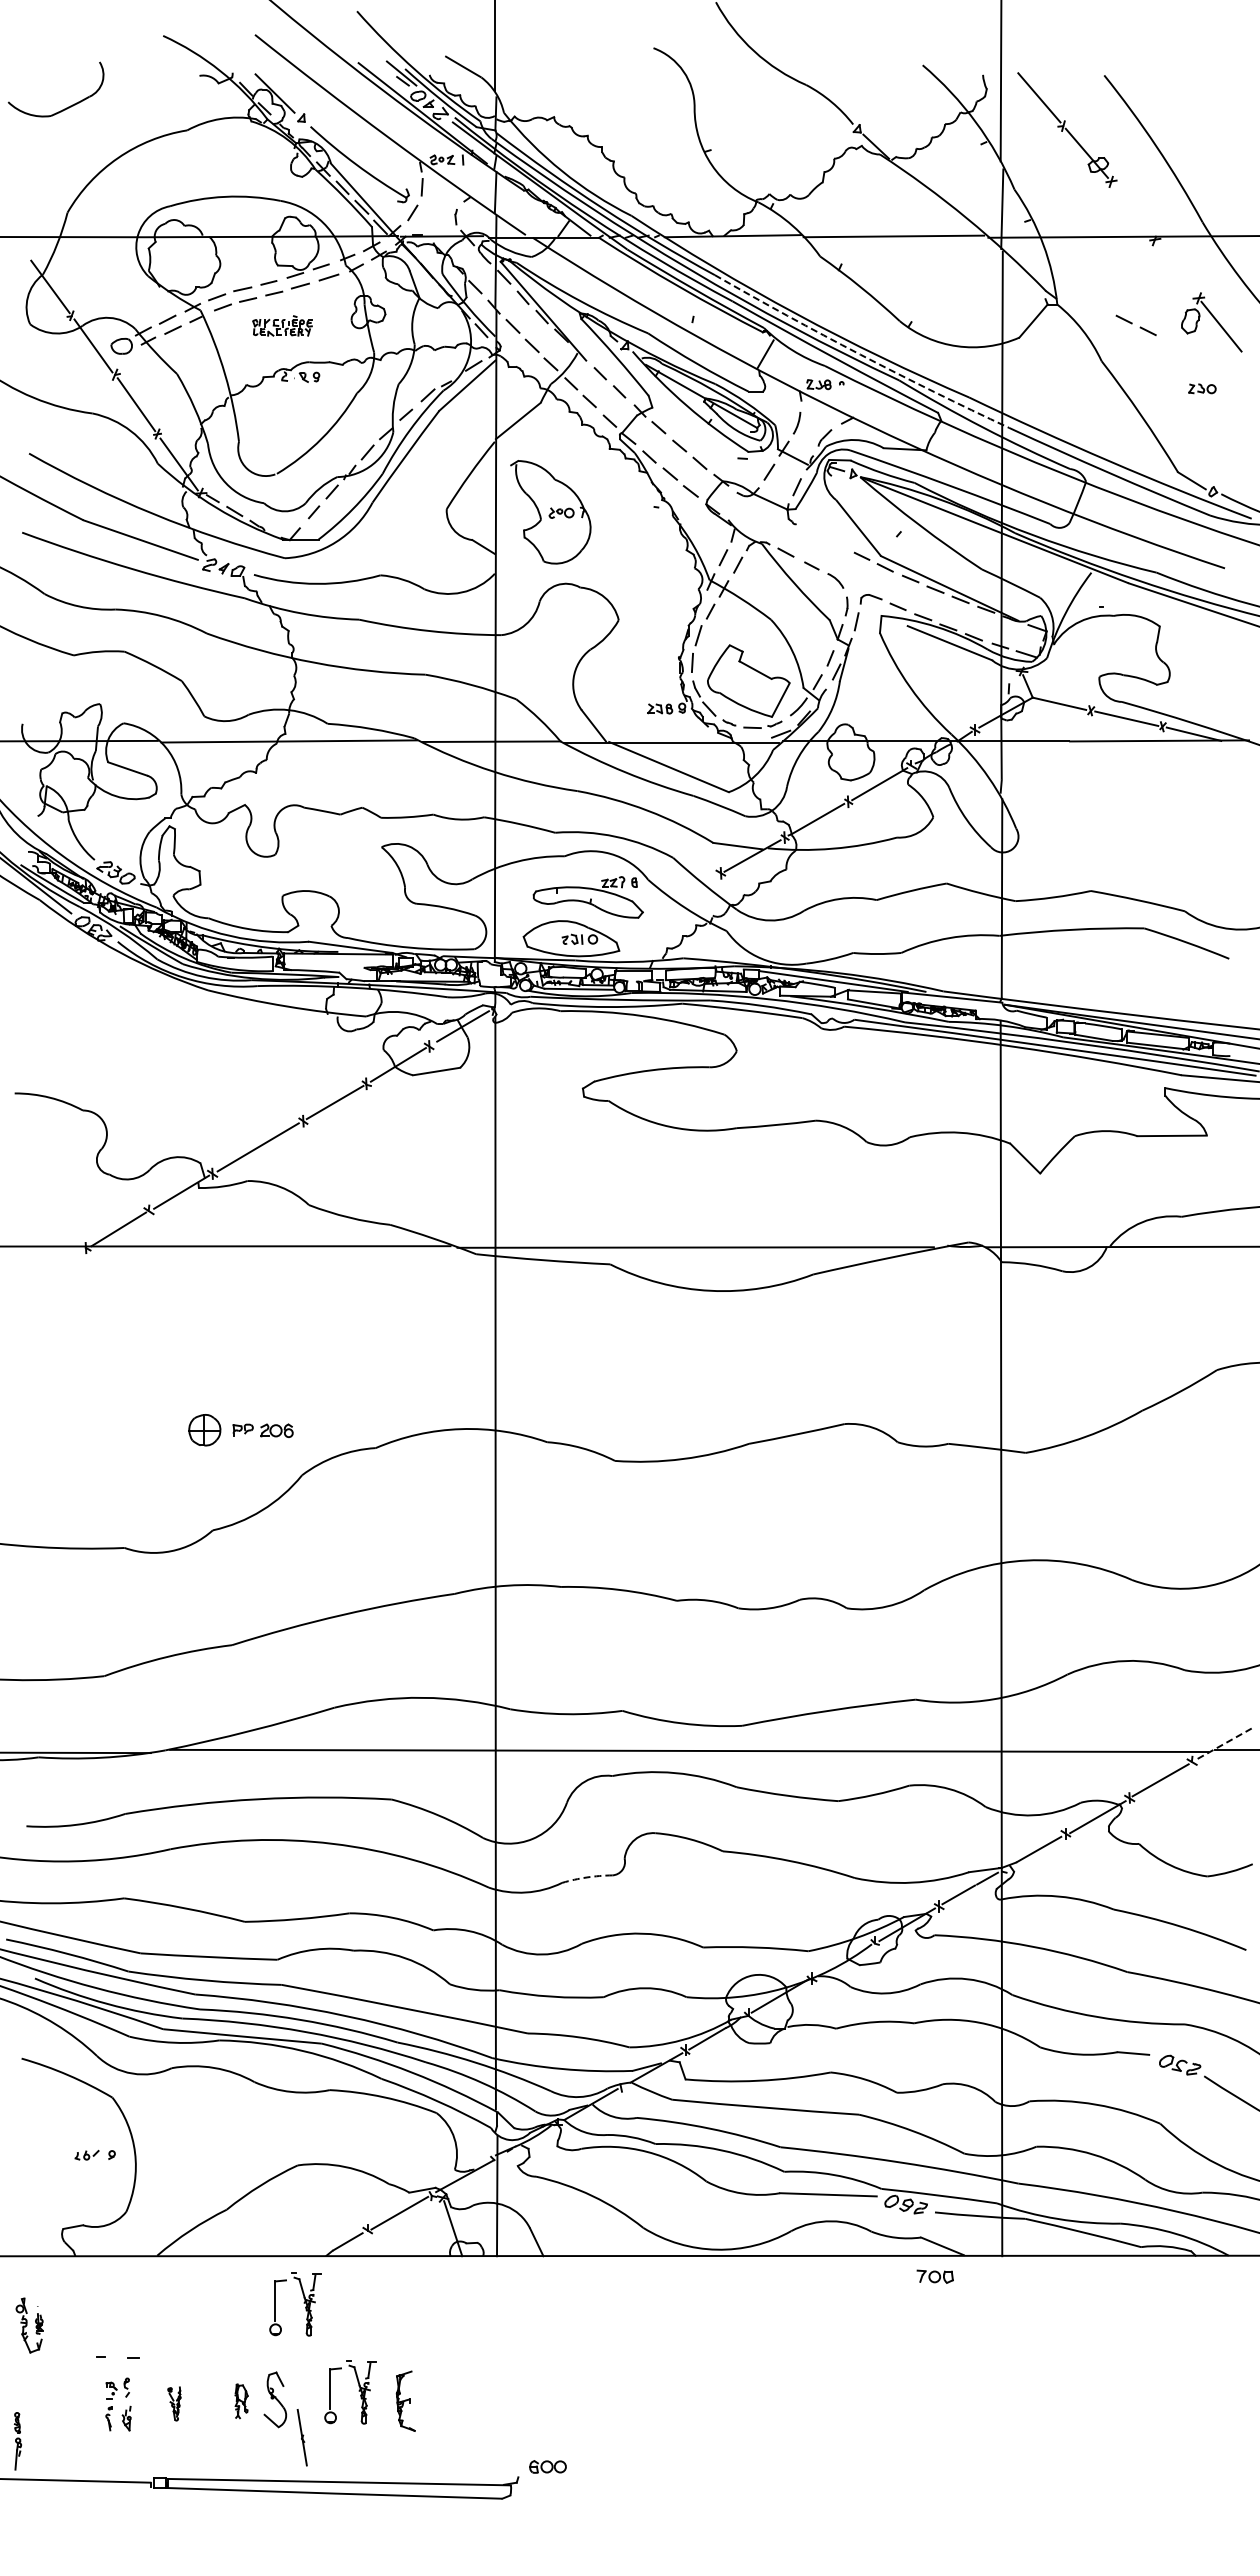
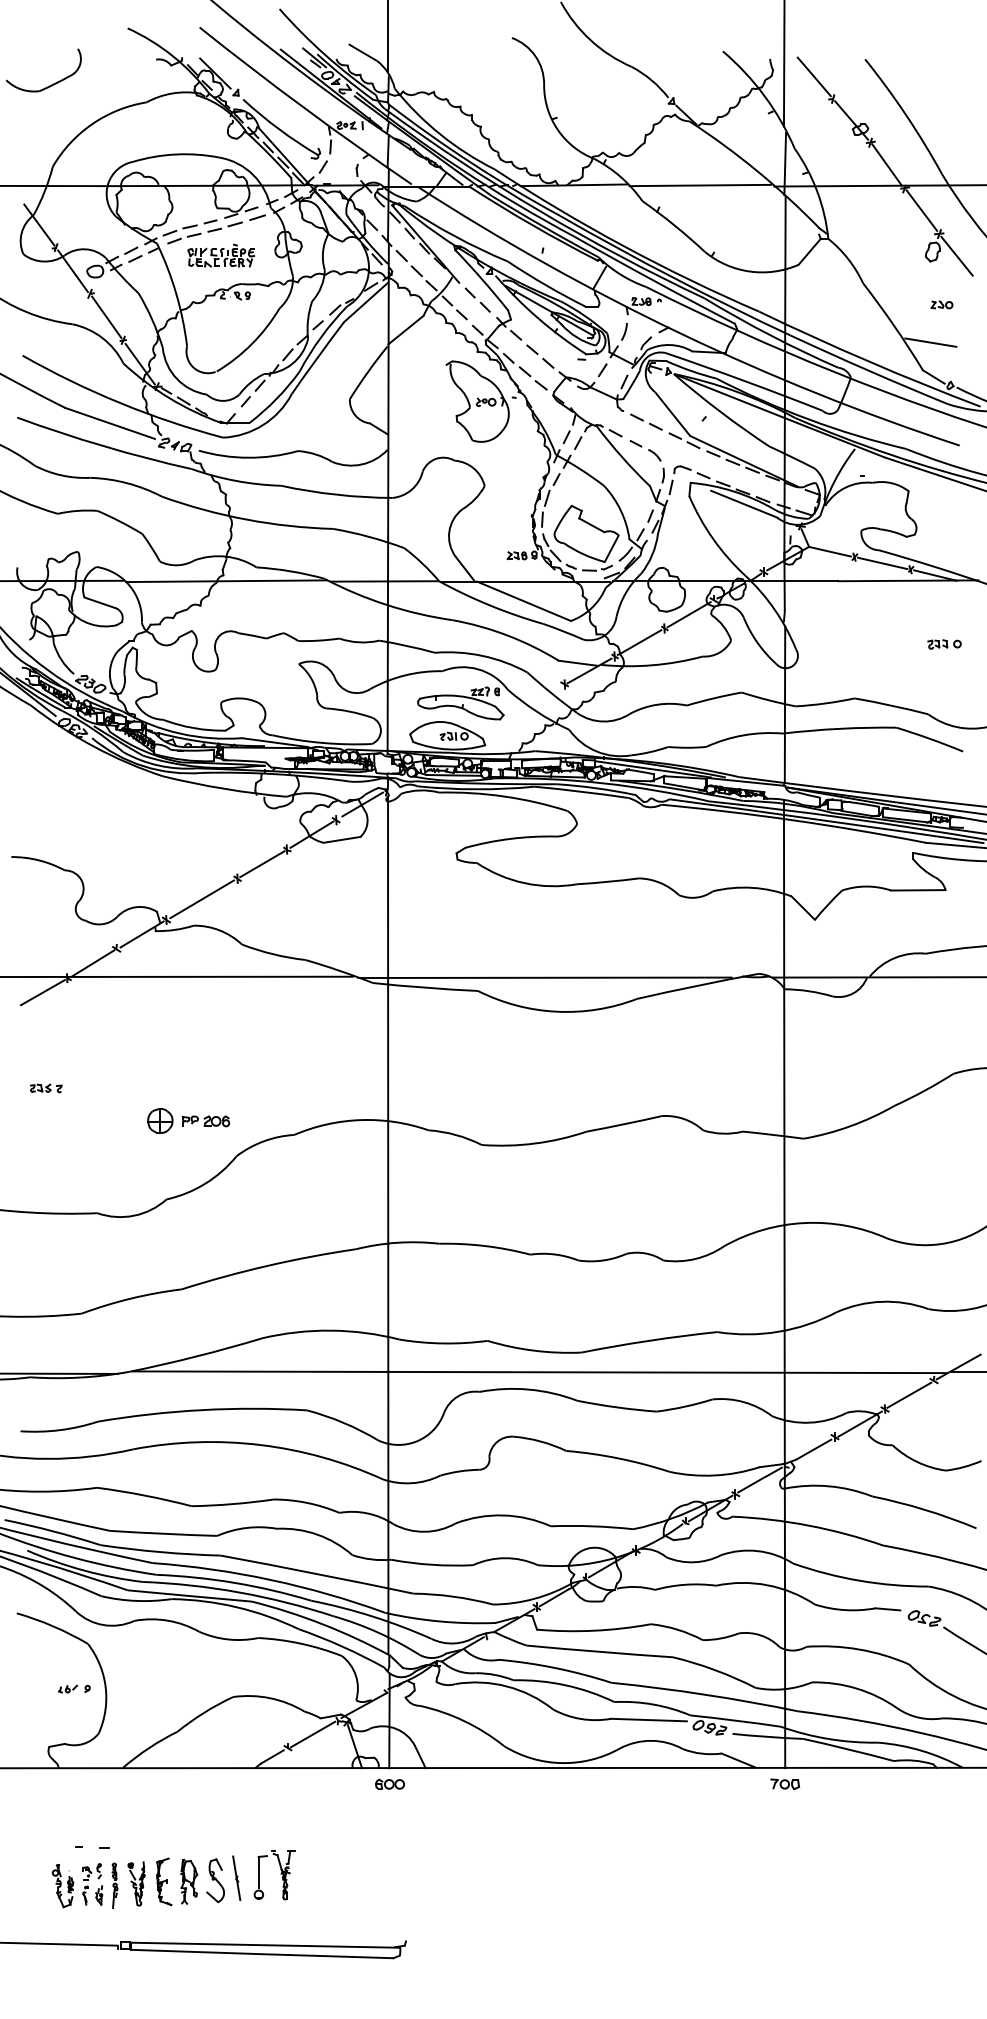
line: (1131, 209) -> (886, 164), added
line: (1176, 268) -> (921, 210), added
line: (1132, 324) -> (643, 421), moved
part: (282, 325) -> (221, 255), size x1.43
arc: (860, 354) -> (674, 278), dashed -> solid
line: (1187, 436) -> (930, 342), added
part: (550, 512) -> (477, 401), moved
part: (1205, 821) -> (944, 643), added
line: (54, 1266) -> (42, 992), added
part: (58, 1388) -> (45, 1088), added
line: (1223, 1744) -> (958, 1367), dashed -> solid
arc: (587, 1877) -> (460, 1471), dashed -> solid
part: (934, 2276) -> (784, 1784), moved
part: (303, 2303) -> (237, 1805), removed
part: (29, 2325) -> (62, 1885), moved
part: (405, 2400) -> (163, 1881), moved
part: (241, 2401) -> (189, 1882), size x1.67
part: (174, 2403) -> (136, 1883), size x1.67
part: (301, 2437) -> (236, 1878), moved
part: (17, 2441) -> (114, 1885), moved
part: (547, 2466) -> (389, 1784), moved

